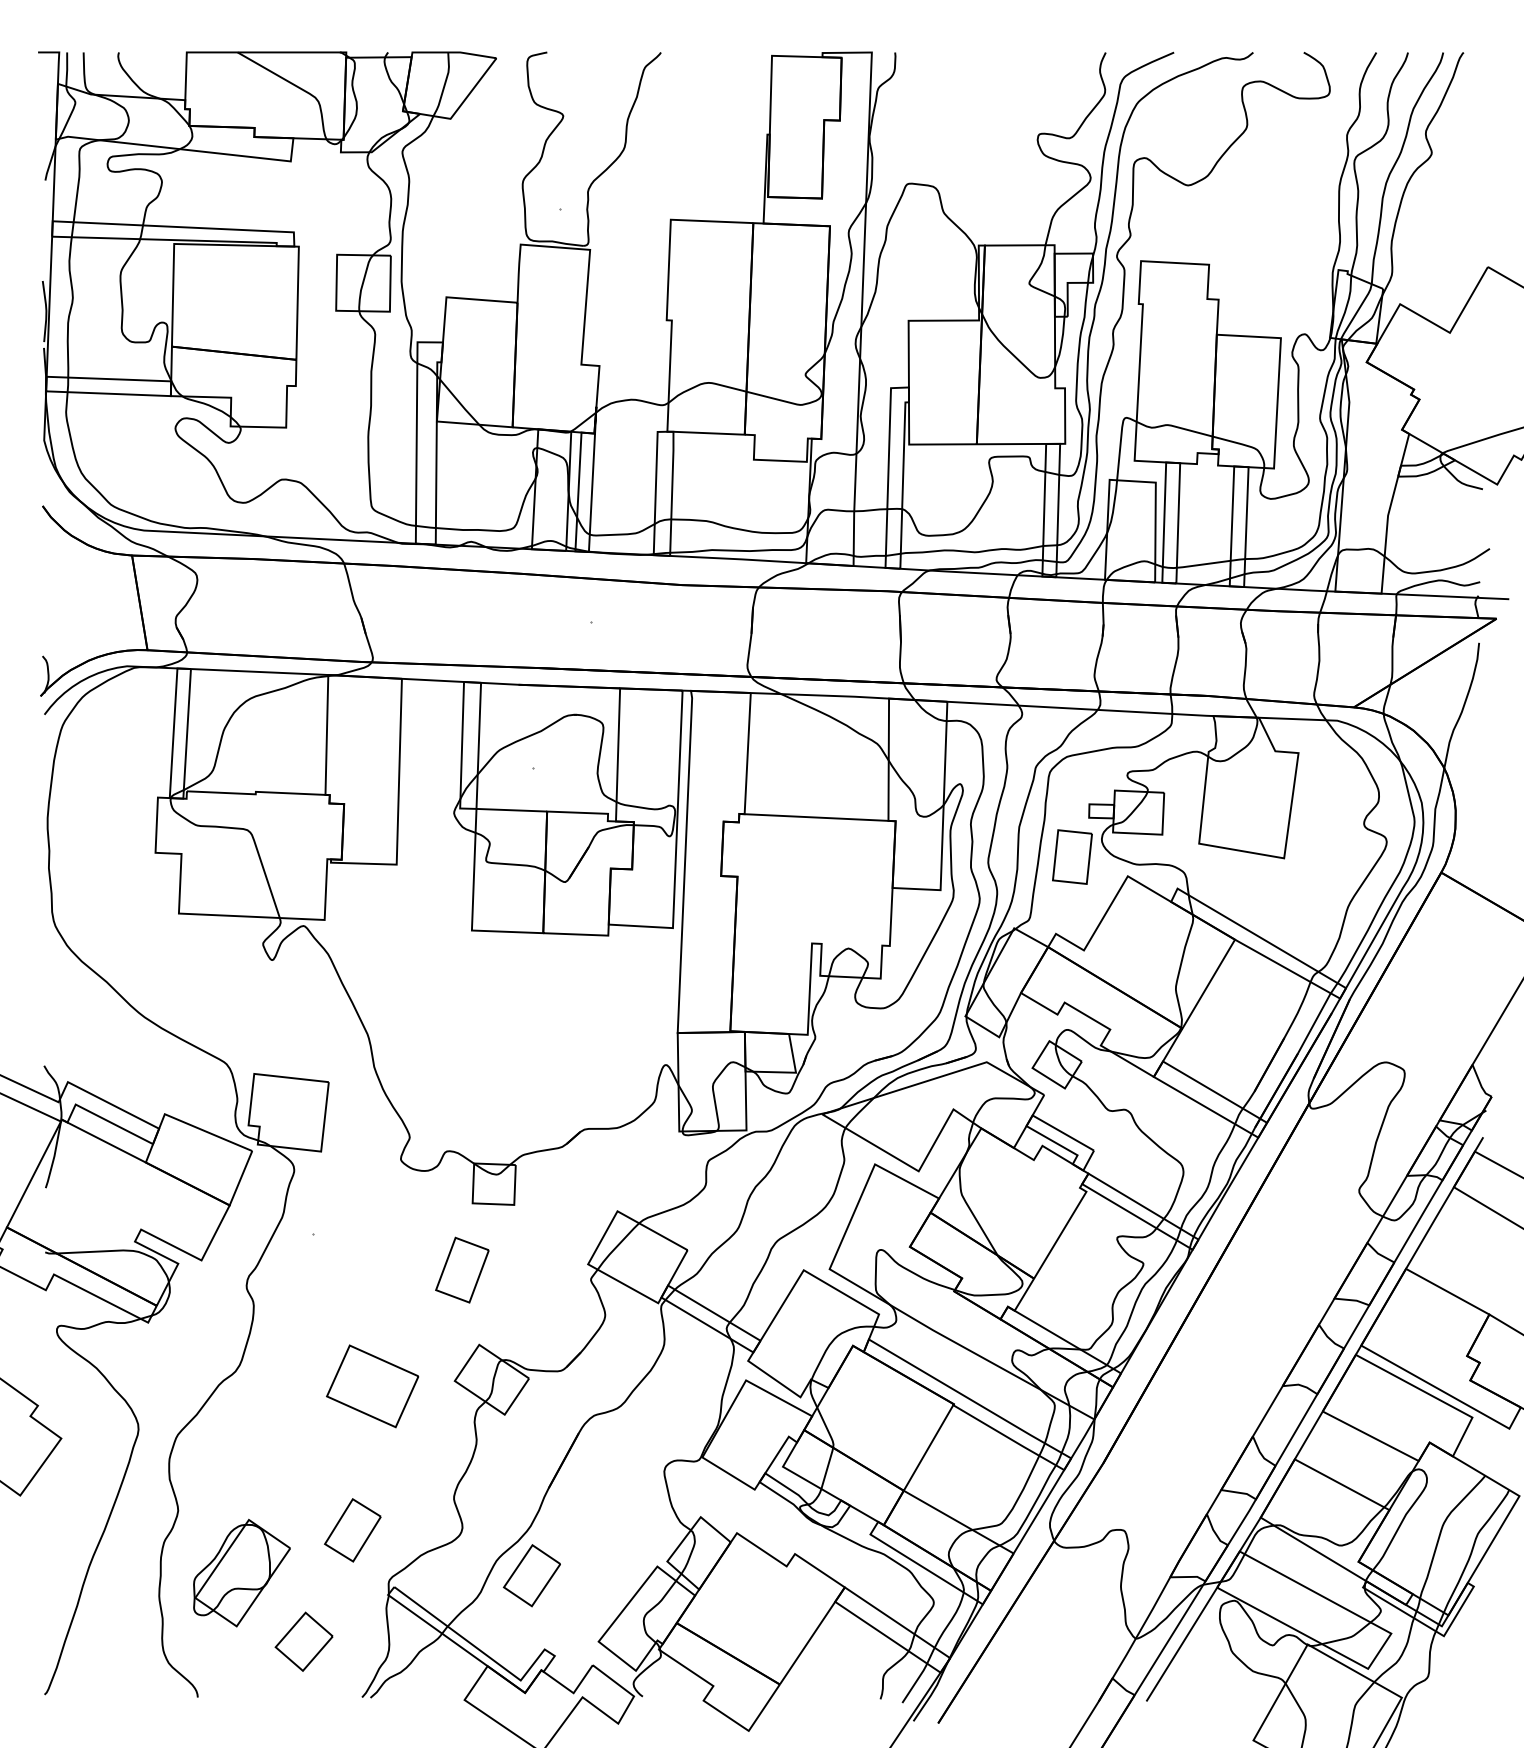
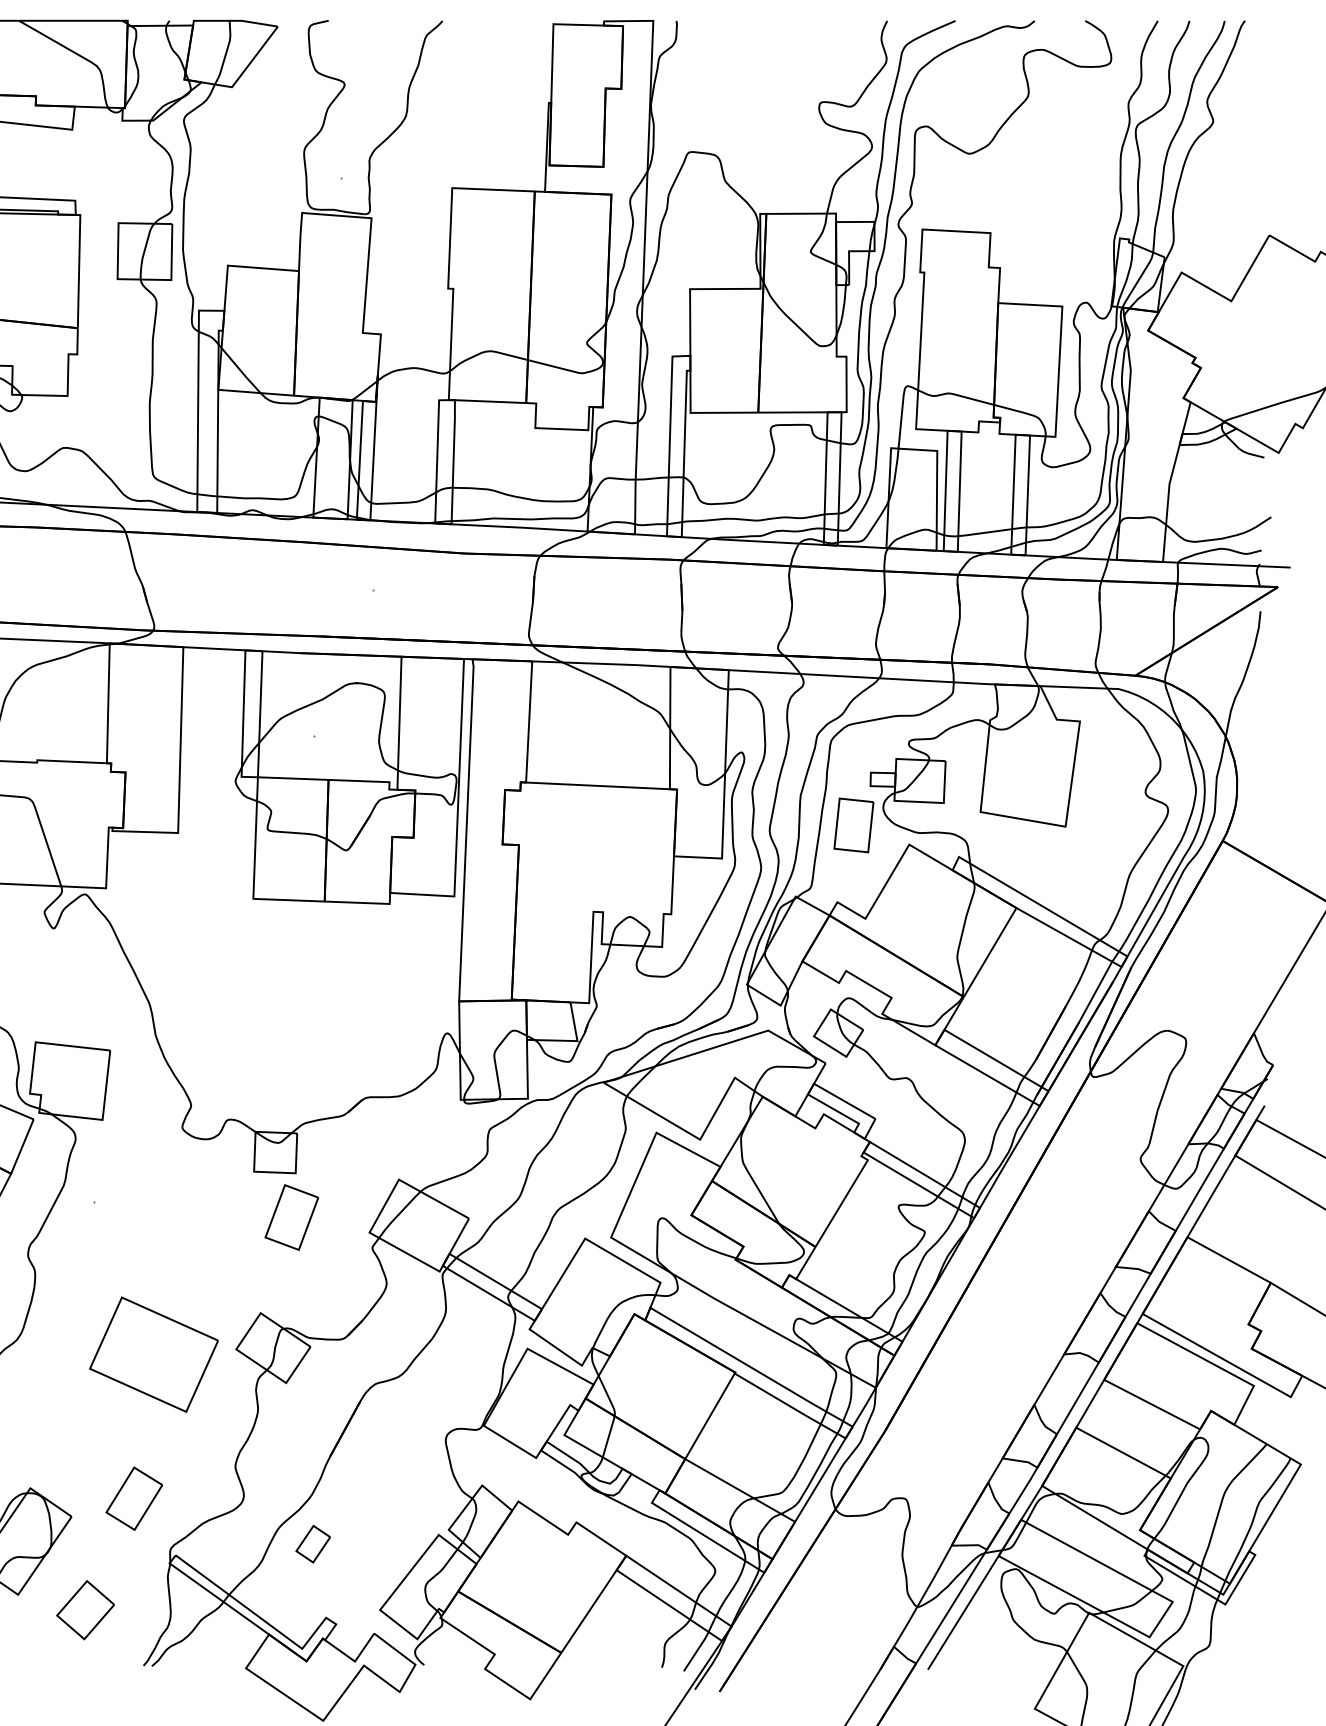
part: (462, 1269) -> (291, 1216), moved
part: (372, 1386) -> (153, 1354), size x1.4
part: (531, 1575) -> (312, 1543), size x0.6

